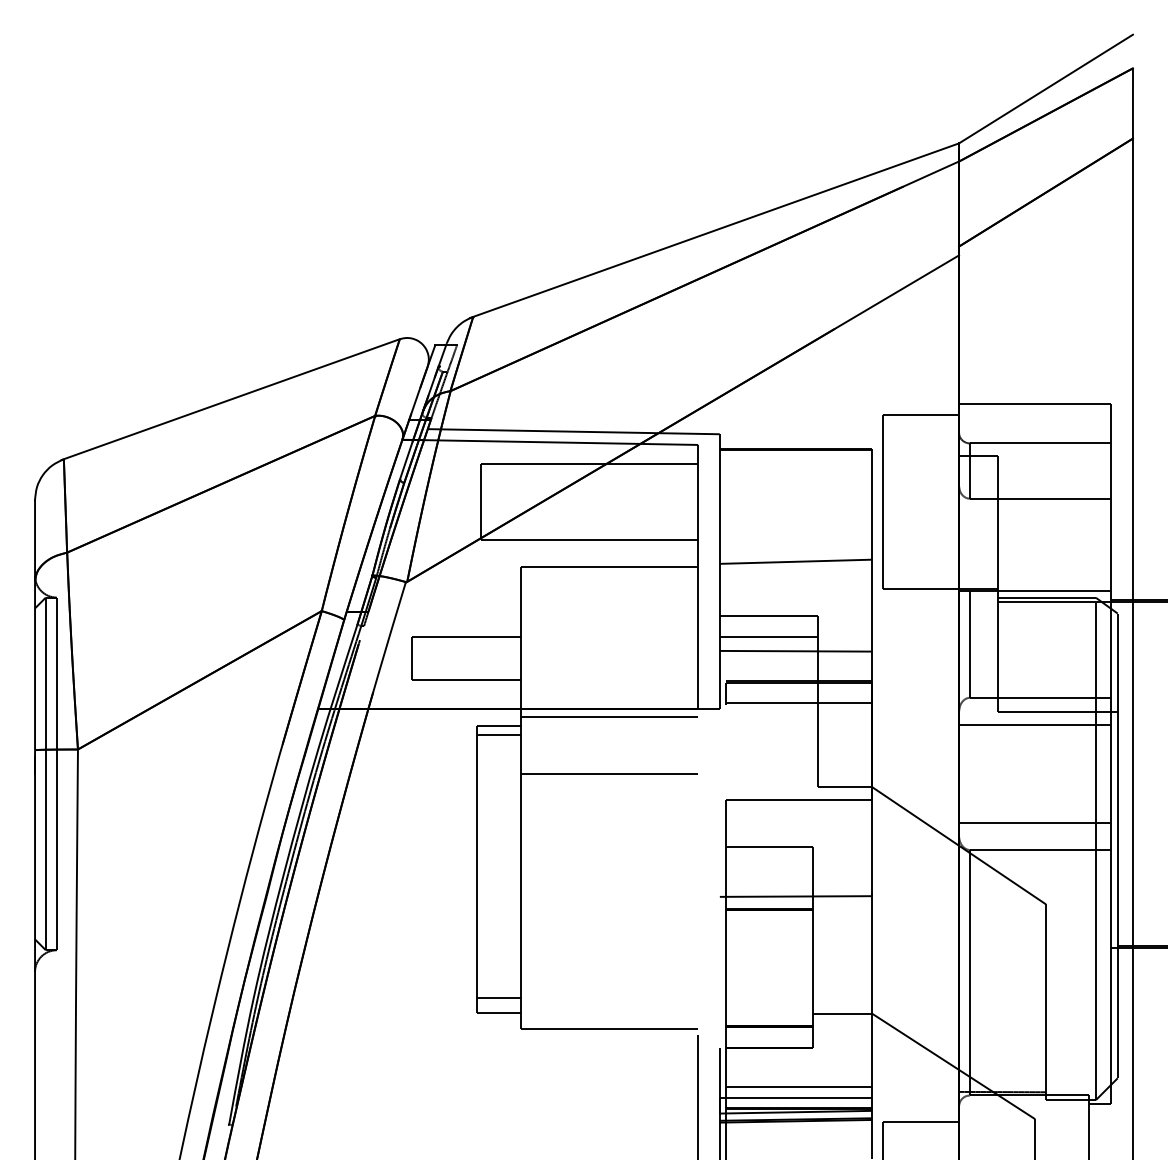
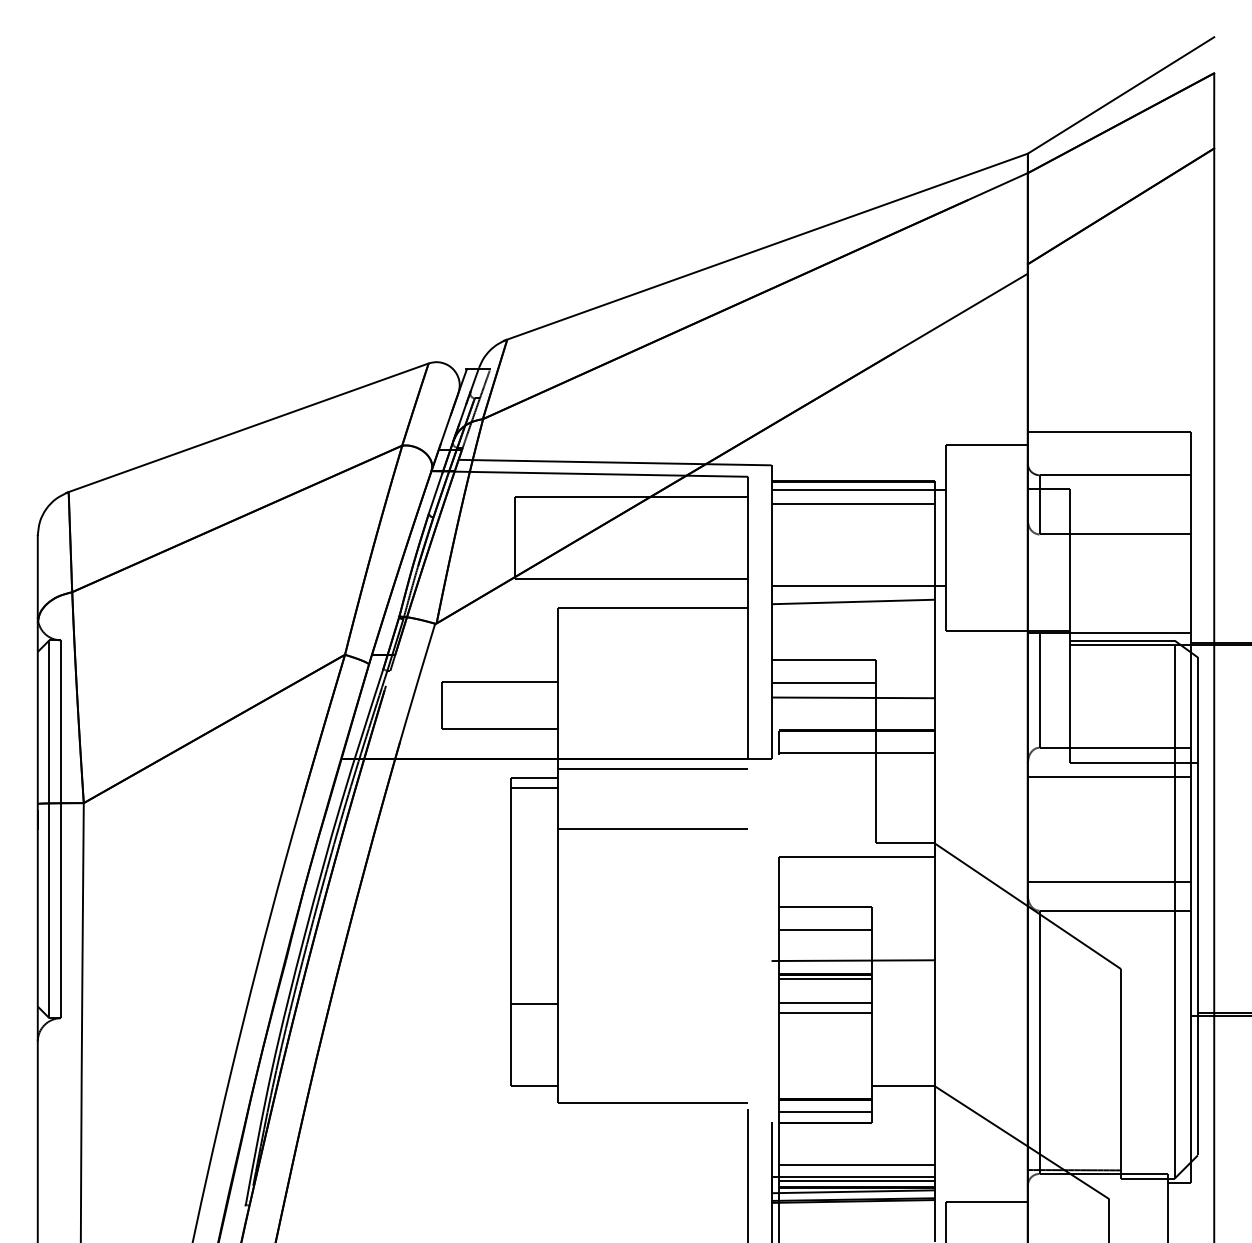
line: (800, 457) -> (857, 490), added
line: (795, 470) -> (852, 504), added
line: (800, 546) -> (857, 585), added
line: (769, 868) -> (824, 930), added
line: (769, 913) -> (824, 978), added
line: (769, 936) -> (824, 1003), added
line: (769, 945) -> (824, 1013), added
line: (498, 997) -> (534, 1003), moved
line: (769, 1038) -> (824, 1112), added
line: (799, 1102) -> (856, 1181), added

